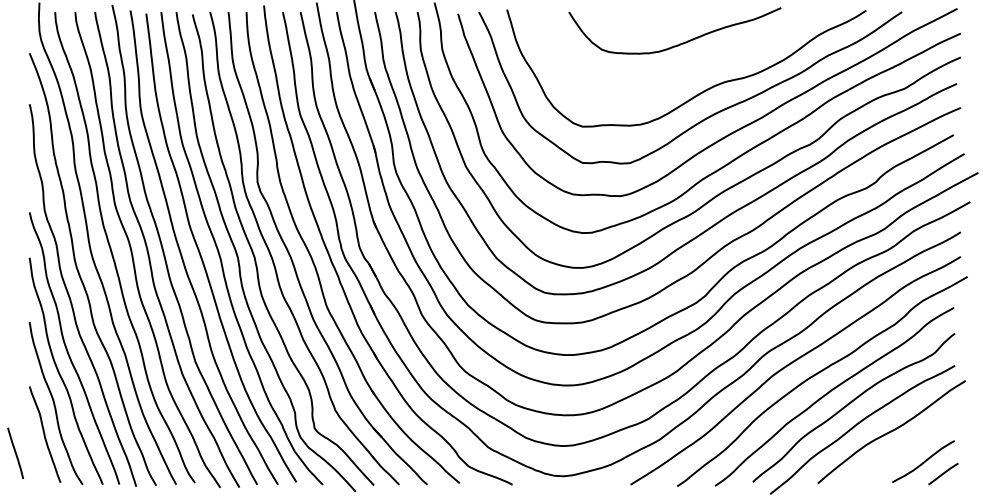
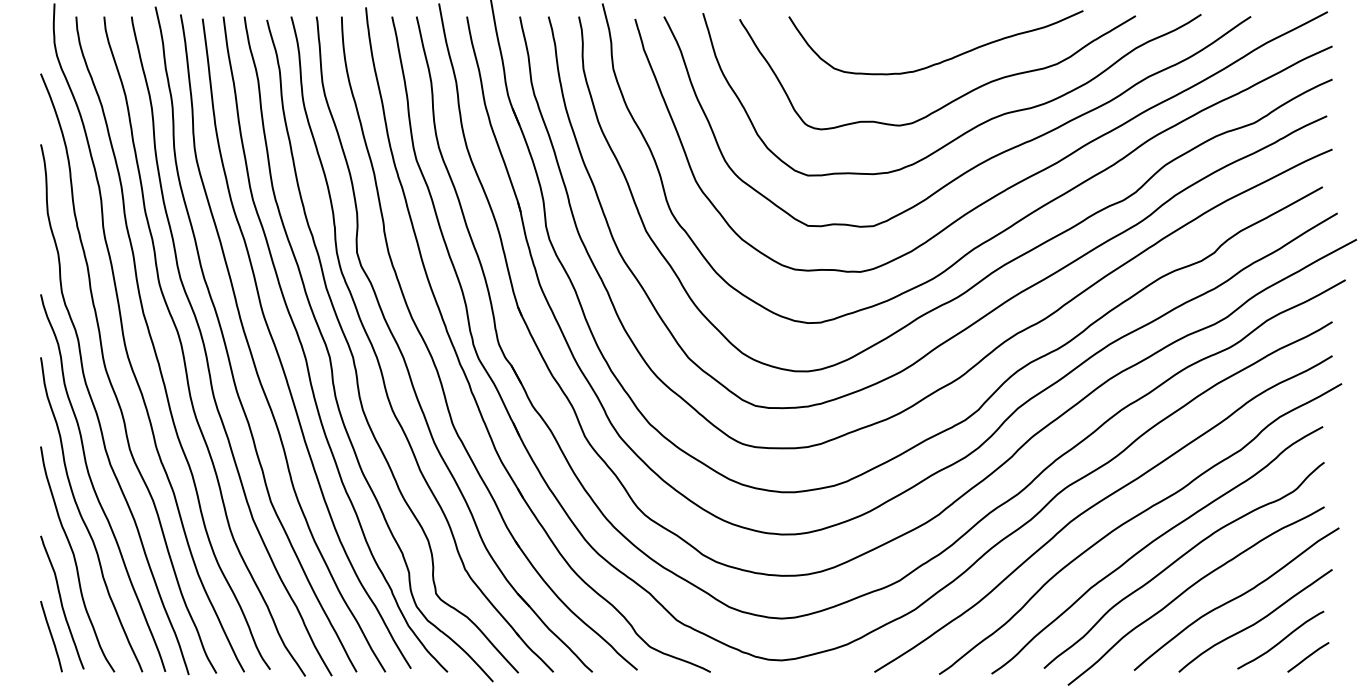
curve: (689, 71) -> (955, 98), added
curve: (906, 448) -> (1256, 621), added
line: (15, 453) -> (51, 636), moved

